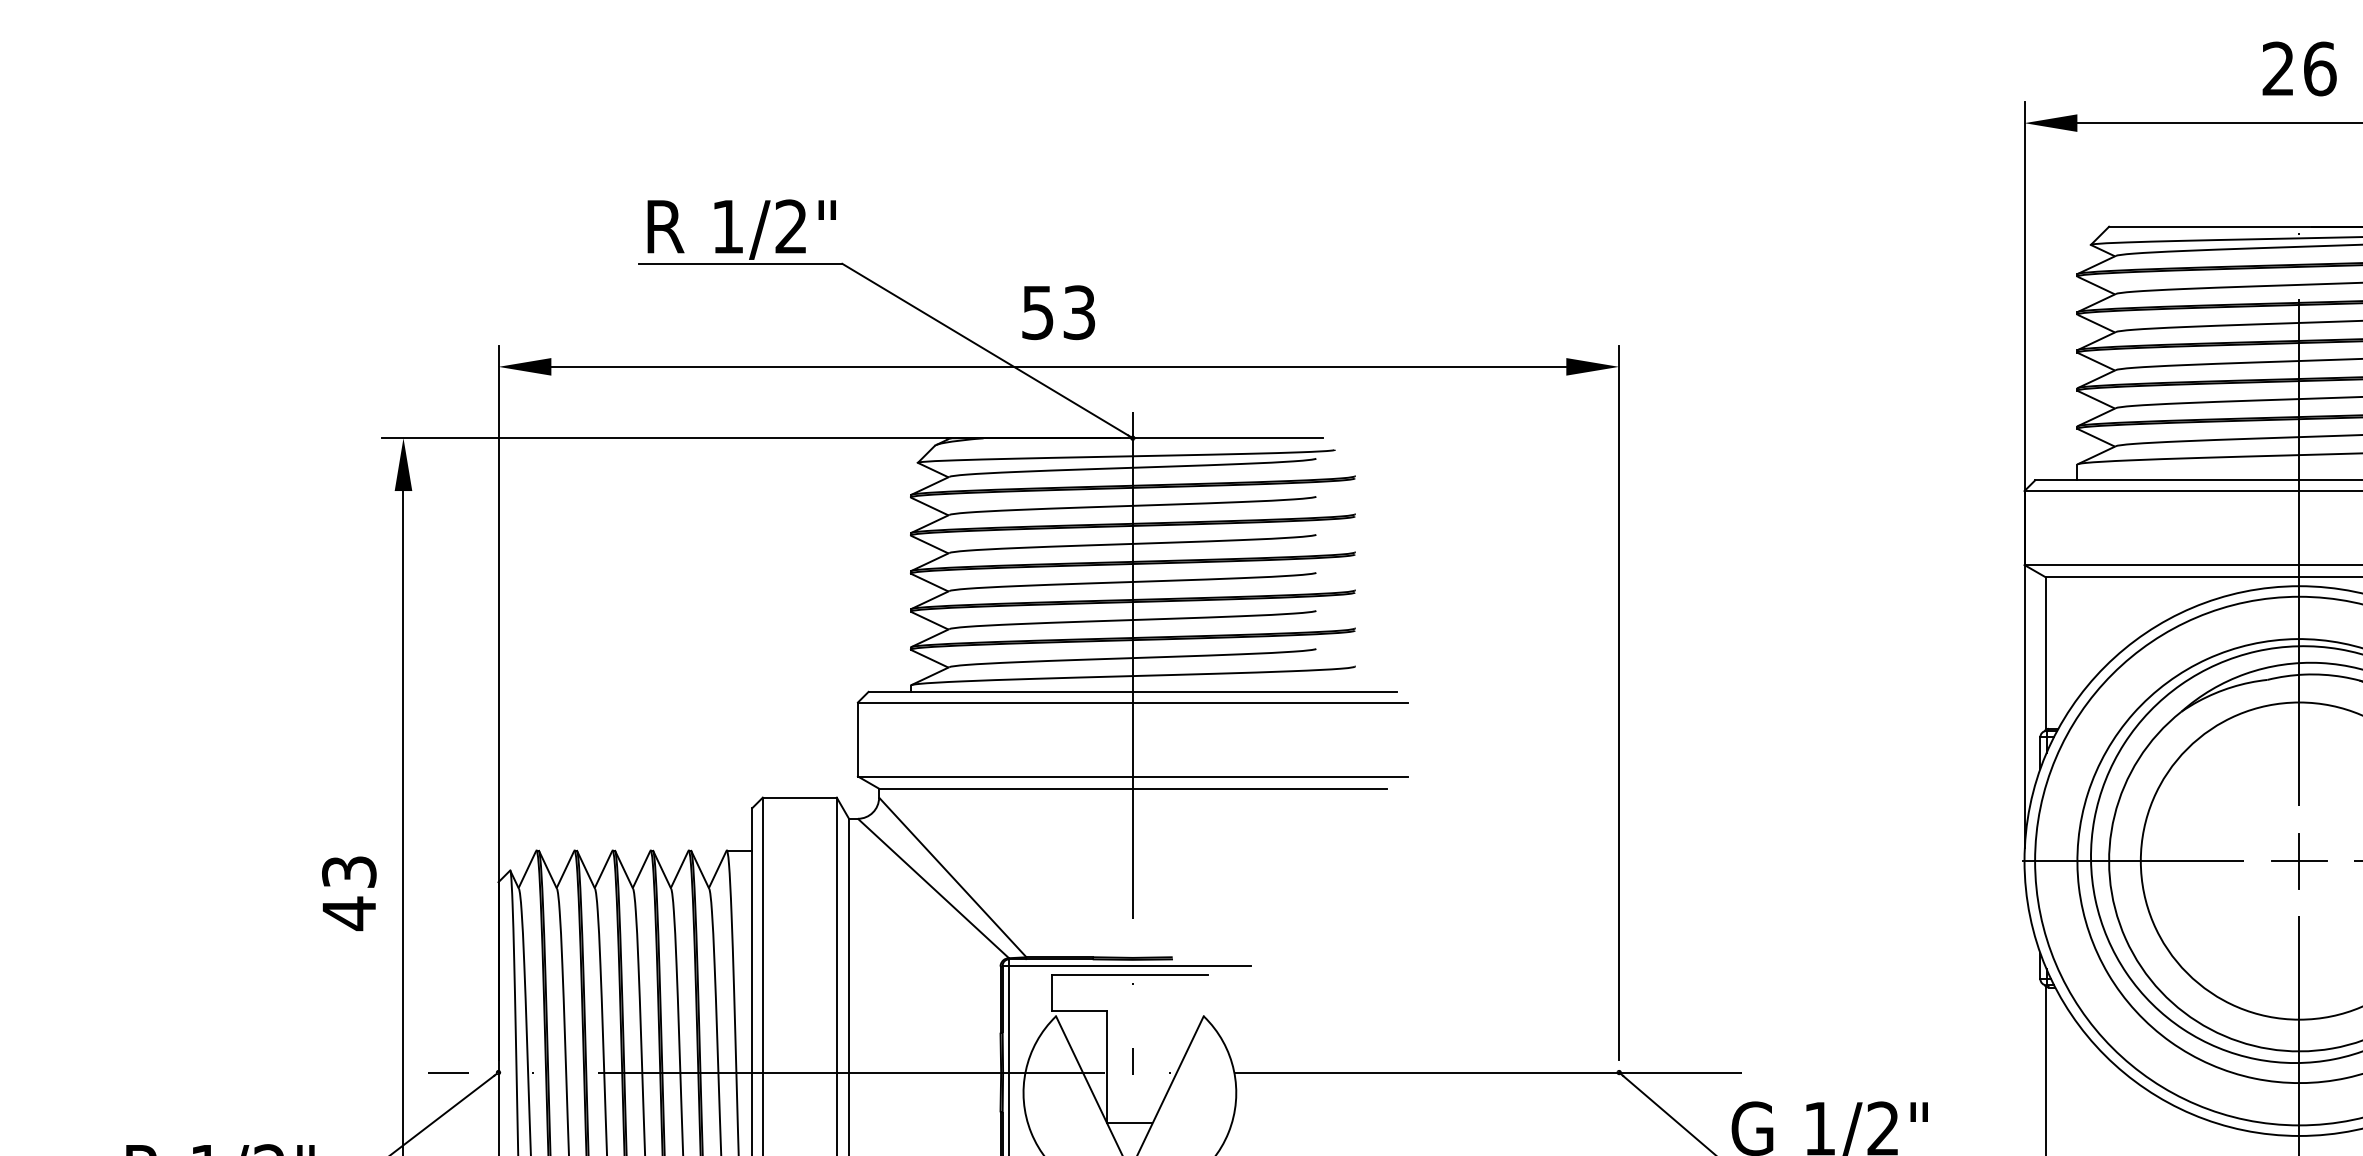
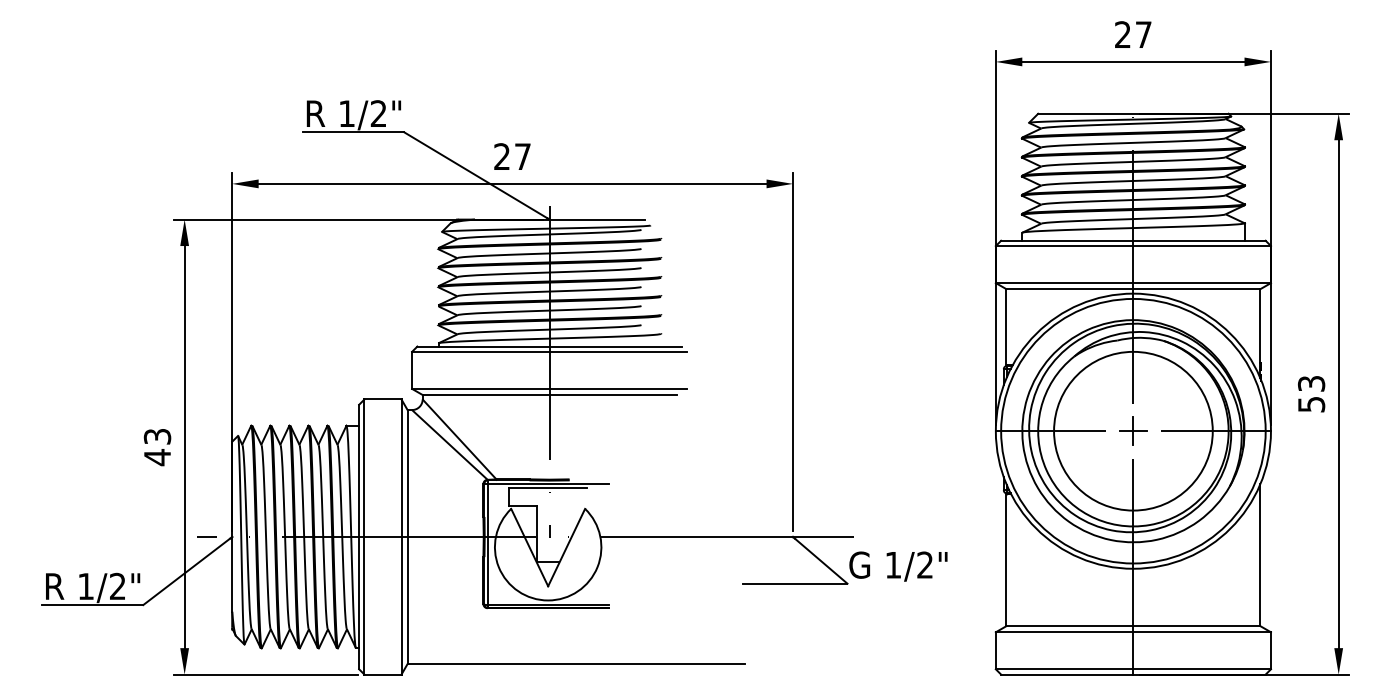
text: (2319, 68) -> (1143, 34), 26 -> 27
text: (1058, 312) -> (512, 156), 53 -> 27

